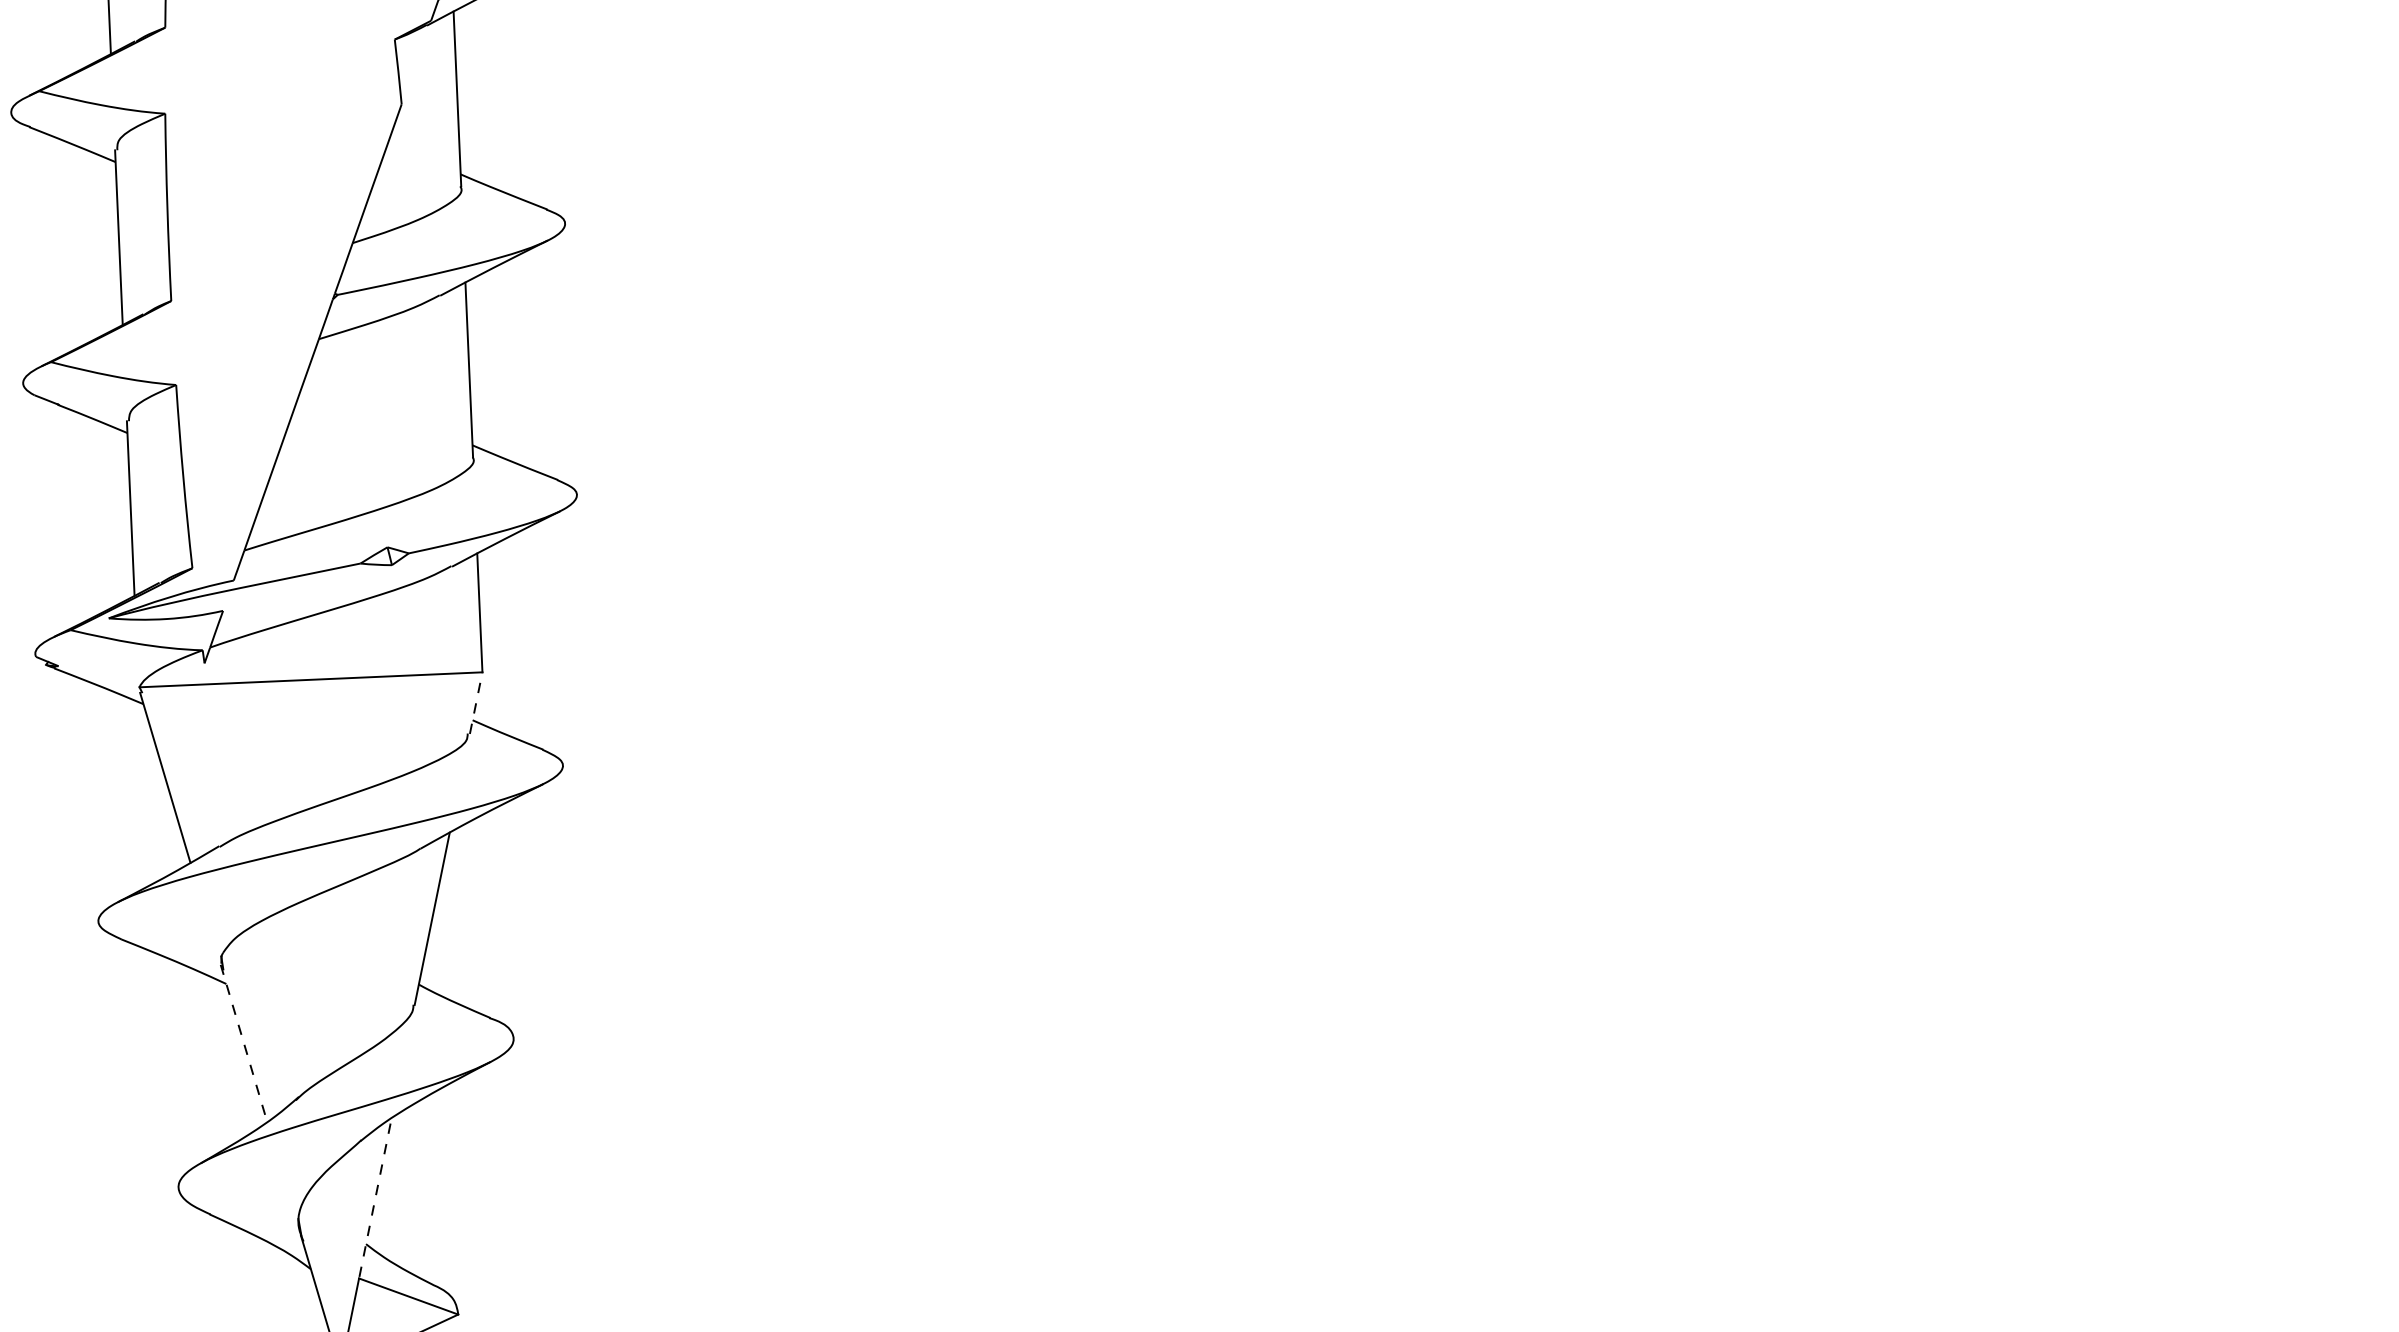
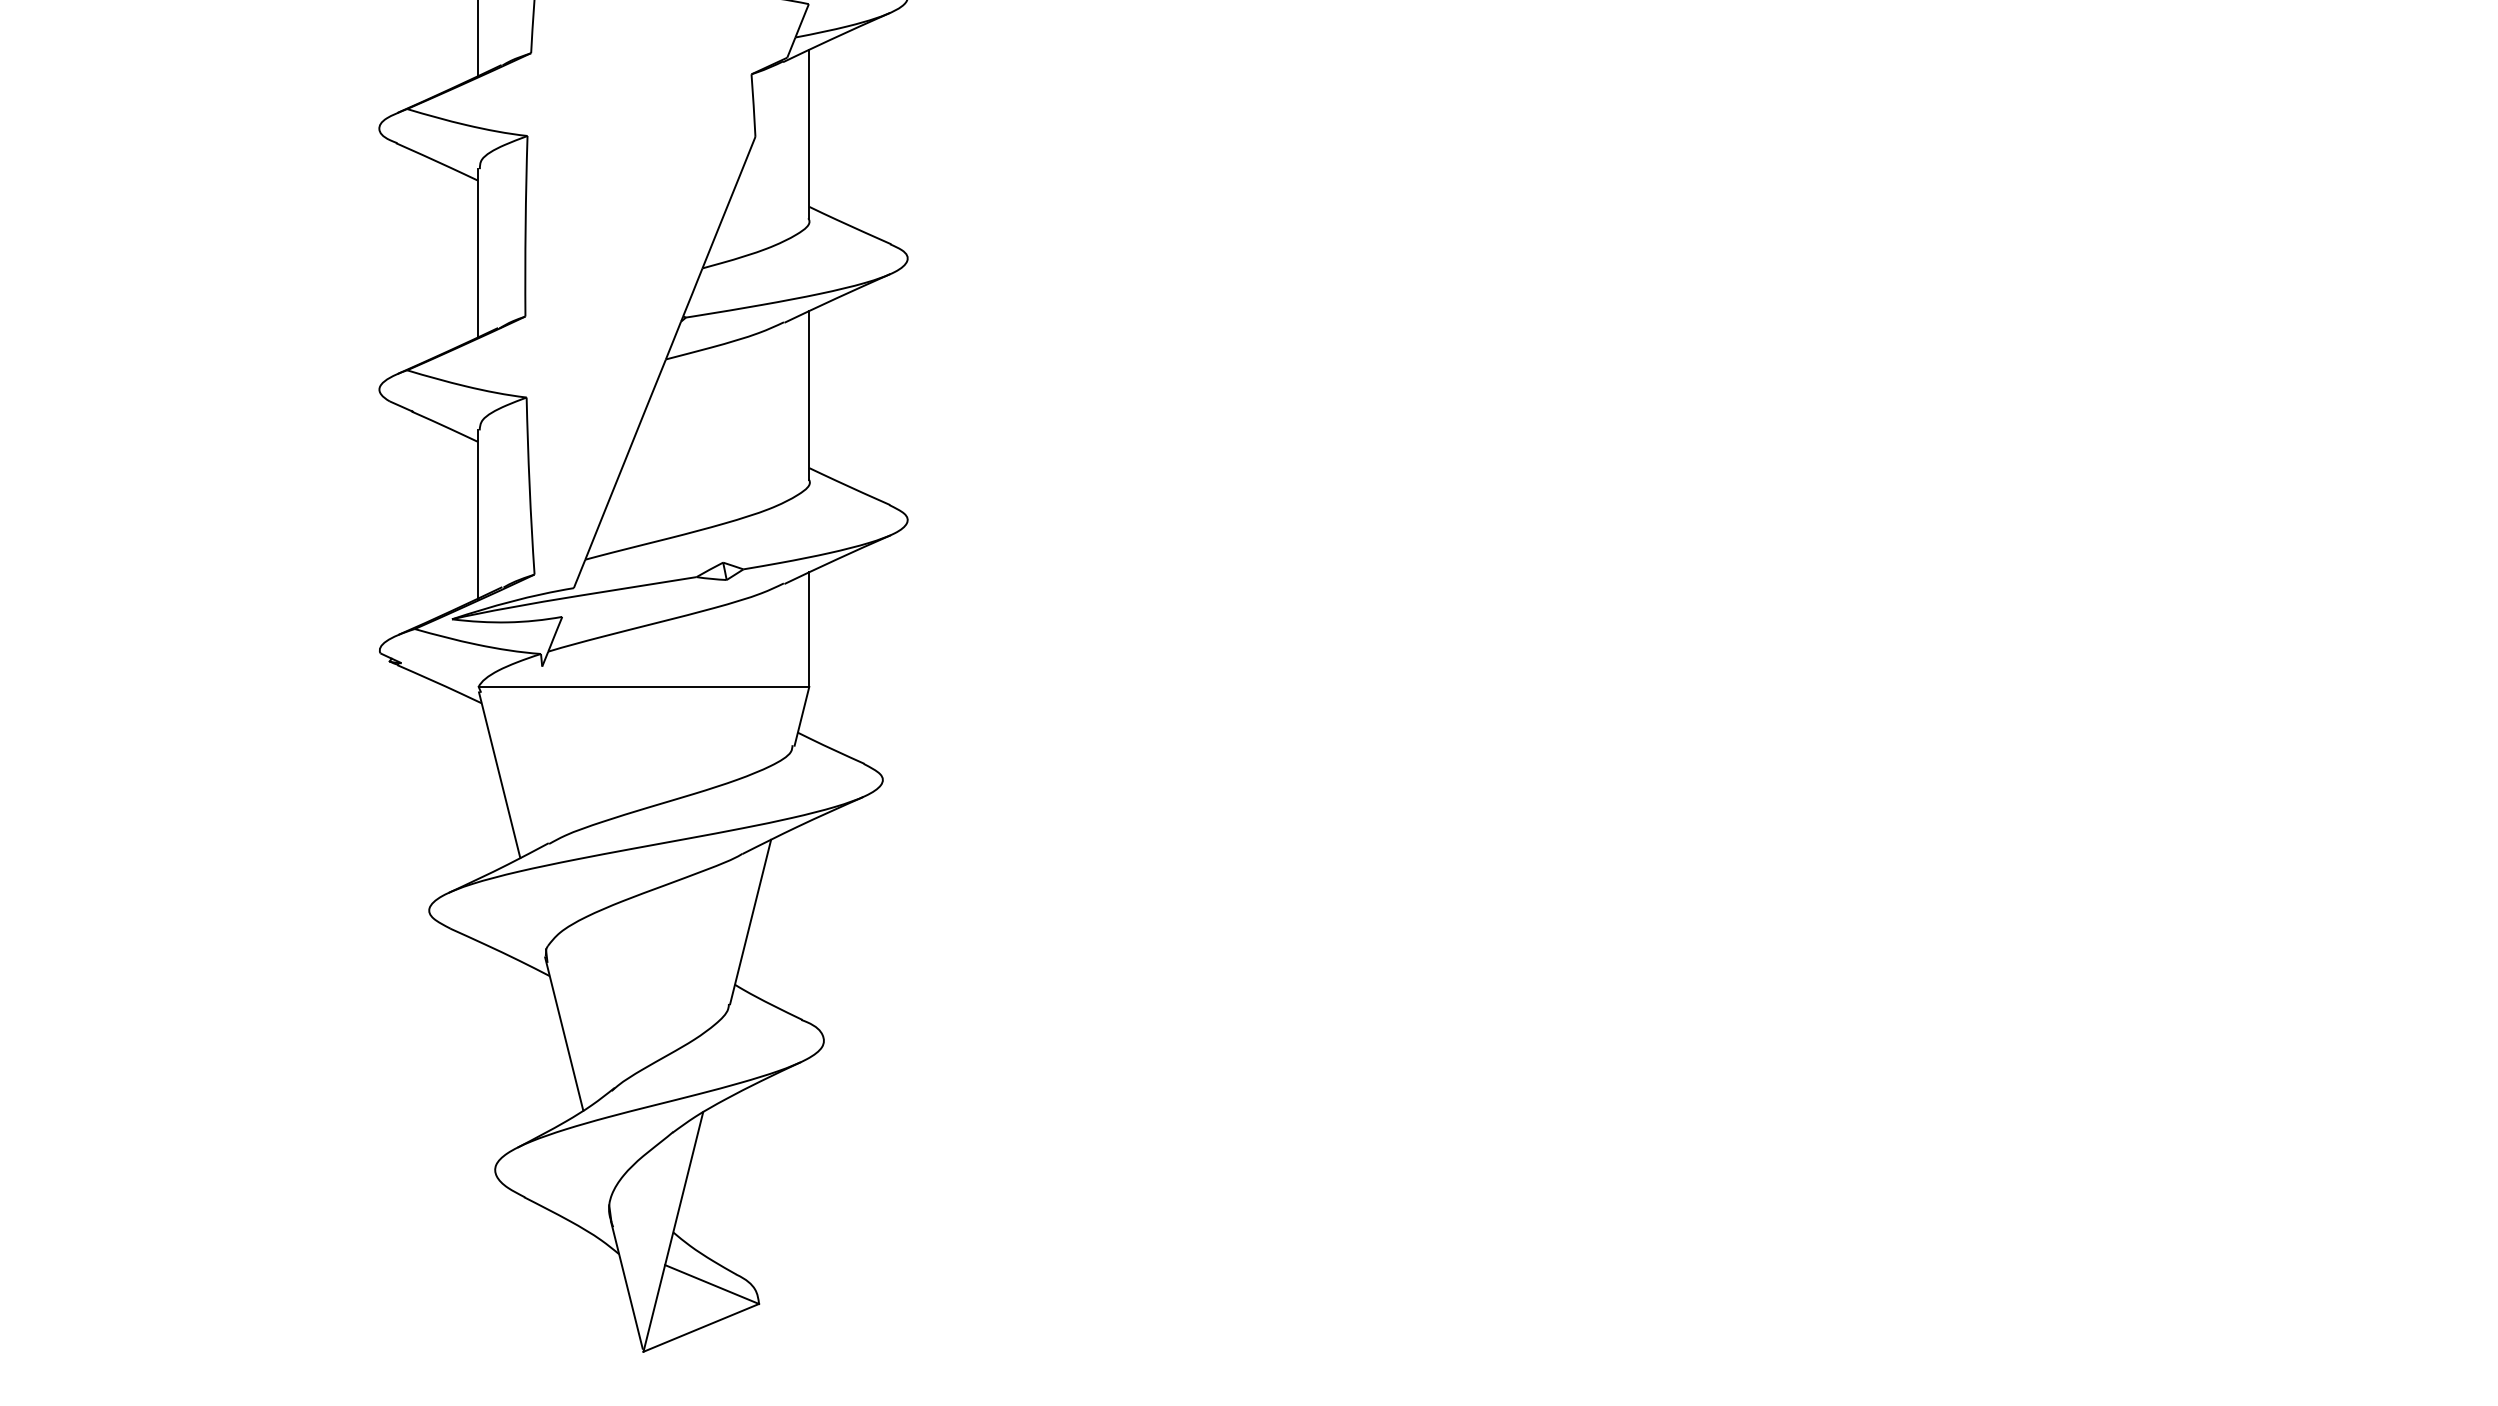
line: (476, 702) -> (802, 715), dashed -> solid
line: (244, 1043) -> (564, 1034), dashed -> solid
line: (375, 1197) -> (684, 1187), dashed -> solid

